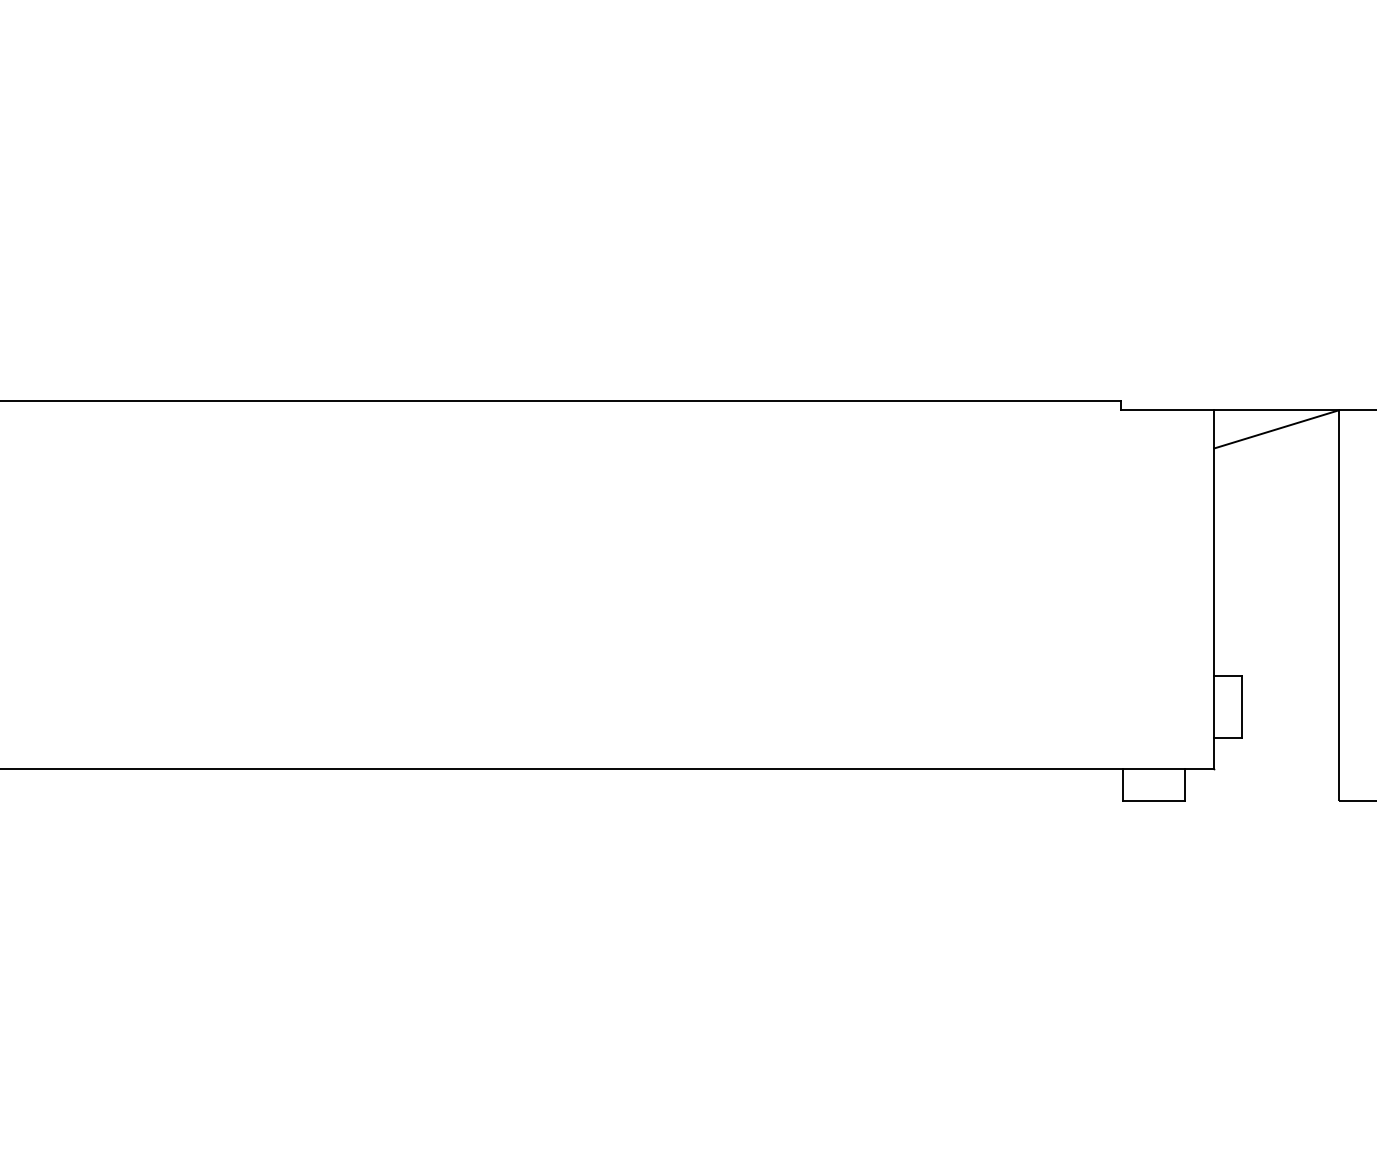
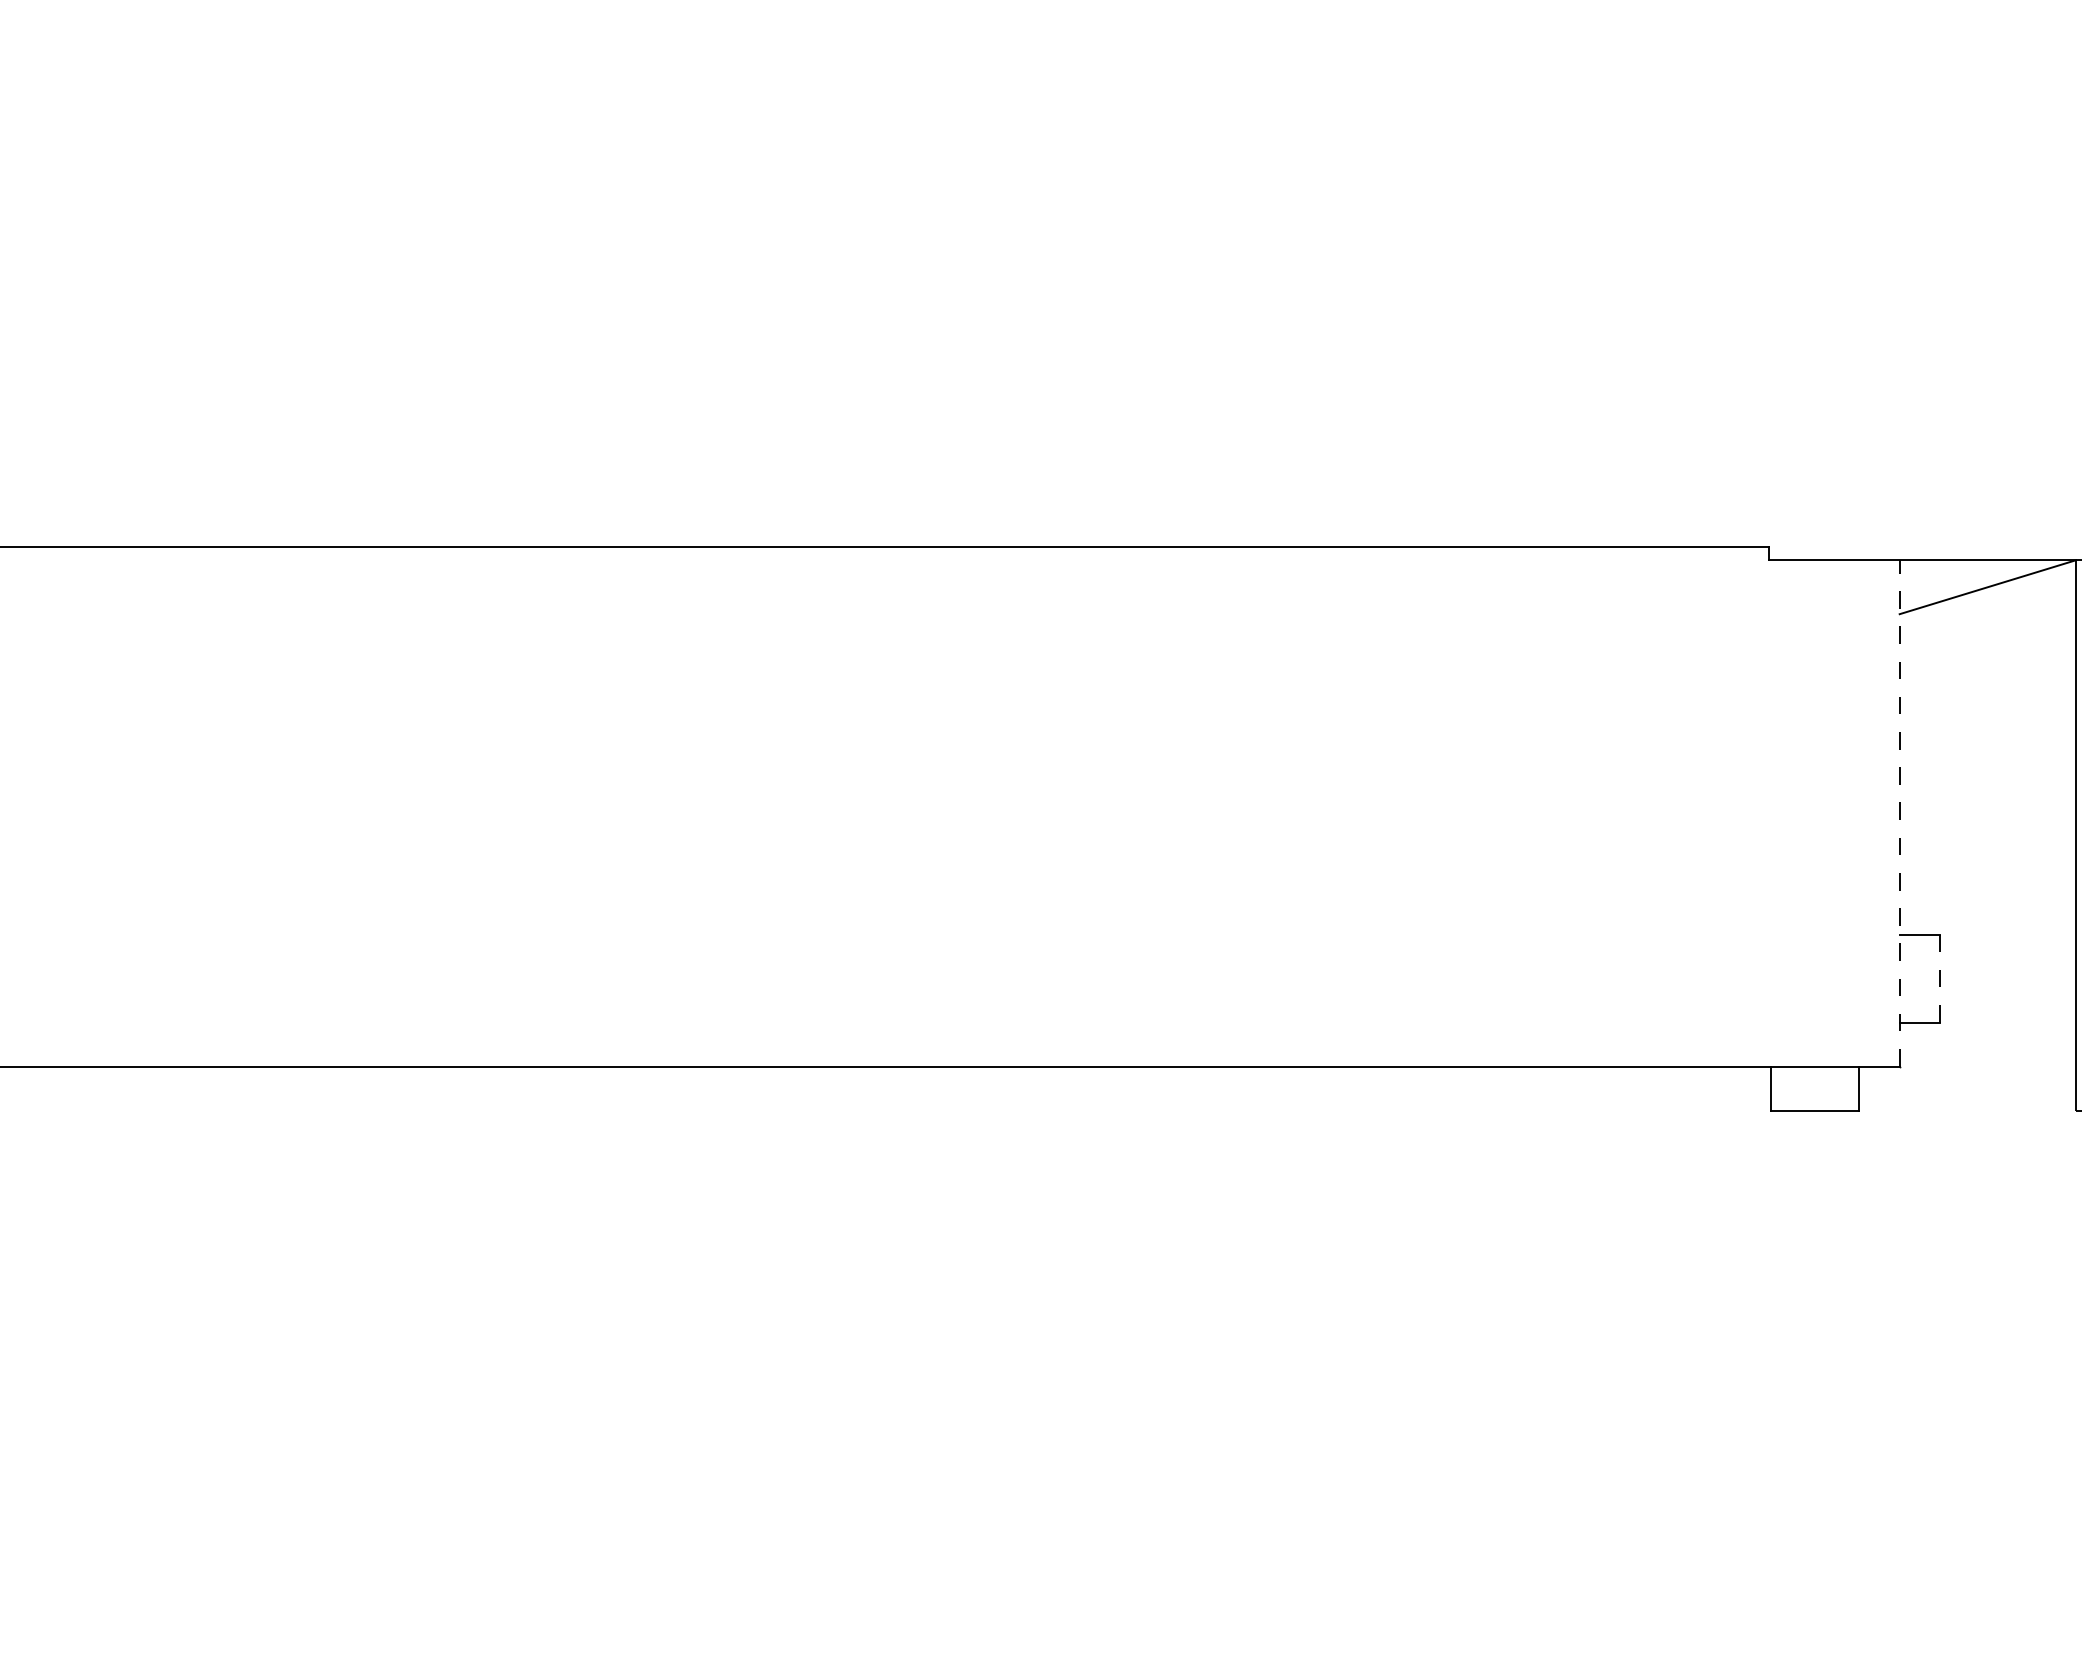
line: (1214, 589) -> (1899, 813), solid -> dashed
line: (1242, 706) -> (1939, 978), solid -> dashed

